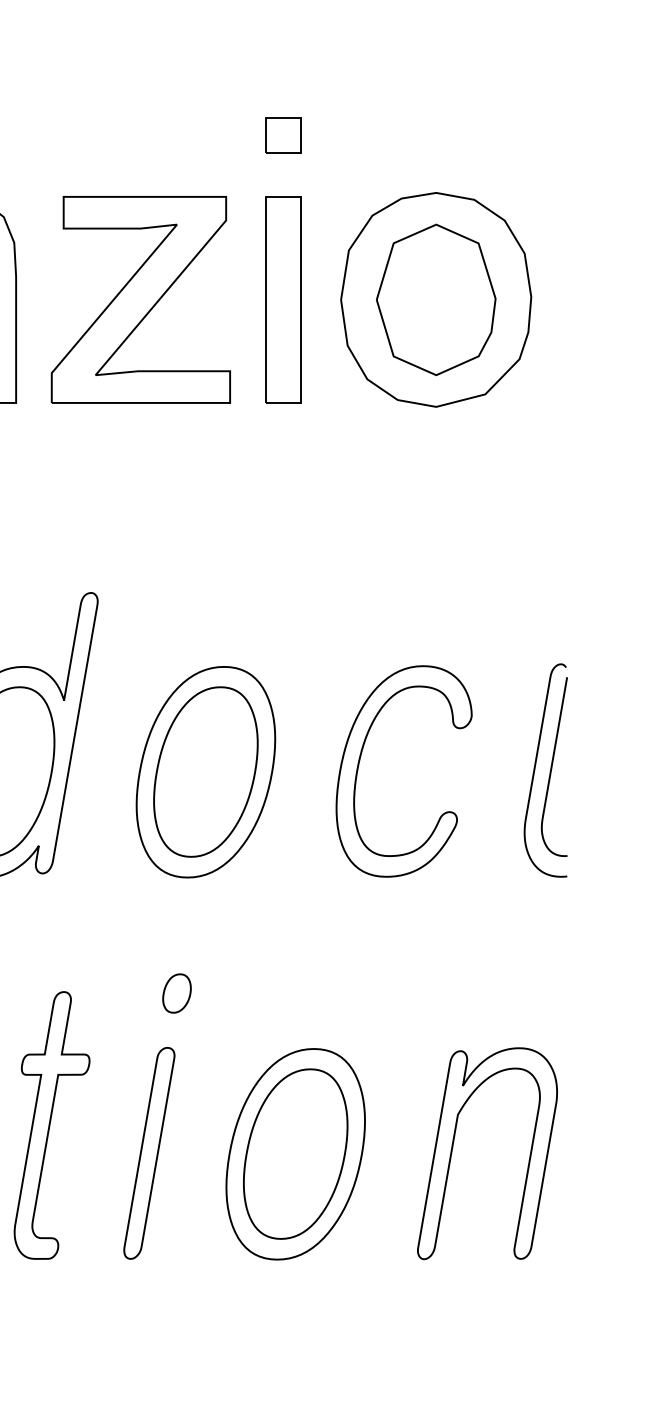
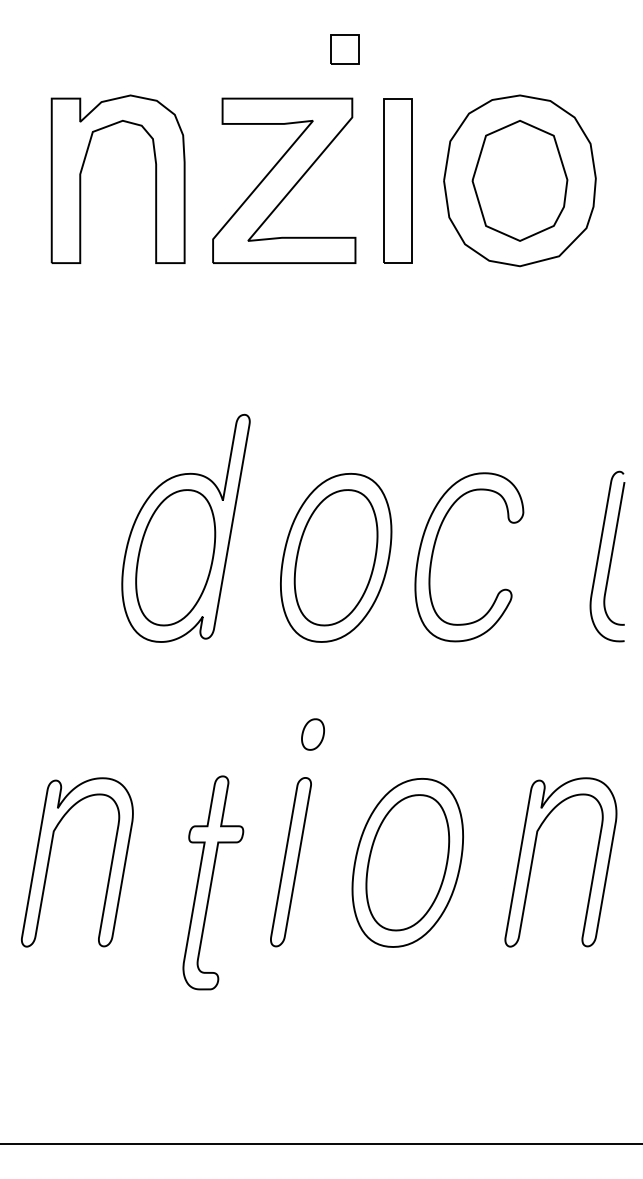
part: (282, 135) -> (344, 49), moved
part: (360, 762) -> (434, 550), moved
part: (52, 1124) -> (213, 882), moved

